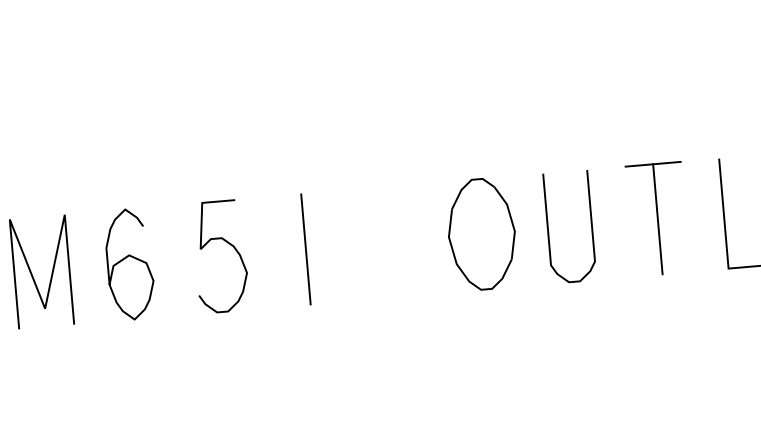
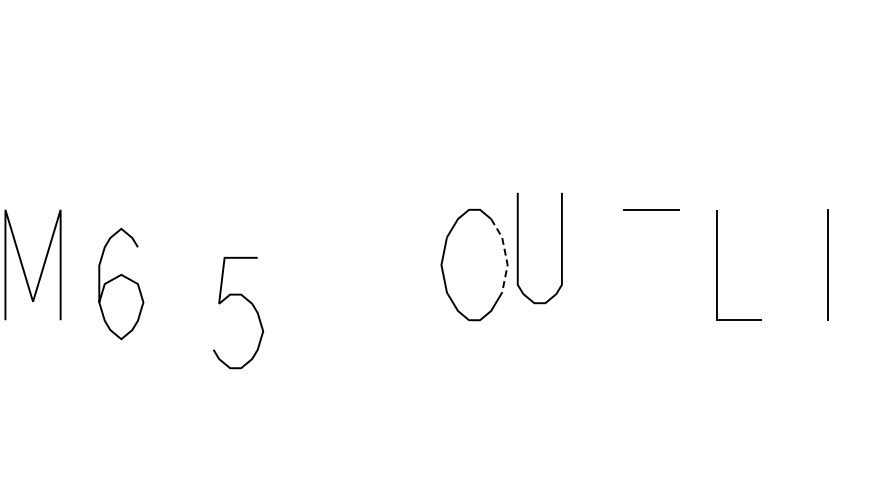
line: (658, 218) -> (651, 264), removed
line: (511, 221) -> (505, 254), solid -> dashed
curve: (548, 229) -> (518, 248), moved
curve: (228, 244) -> (247, 301), moved
line: (305, 248) -> (297, 264), removed
curve: (131, 257) -> (123, 277), moved

